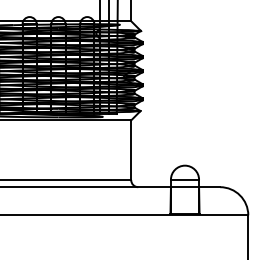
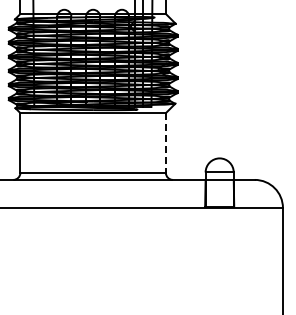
line: (130, 150) -> (165, 143), solid -> dashed

